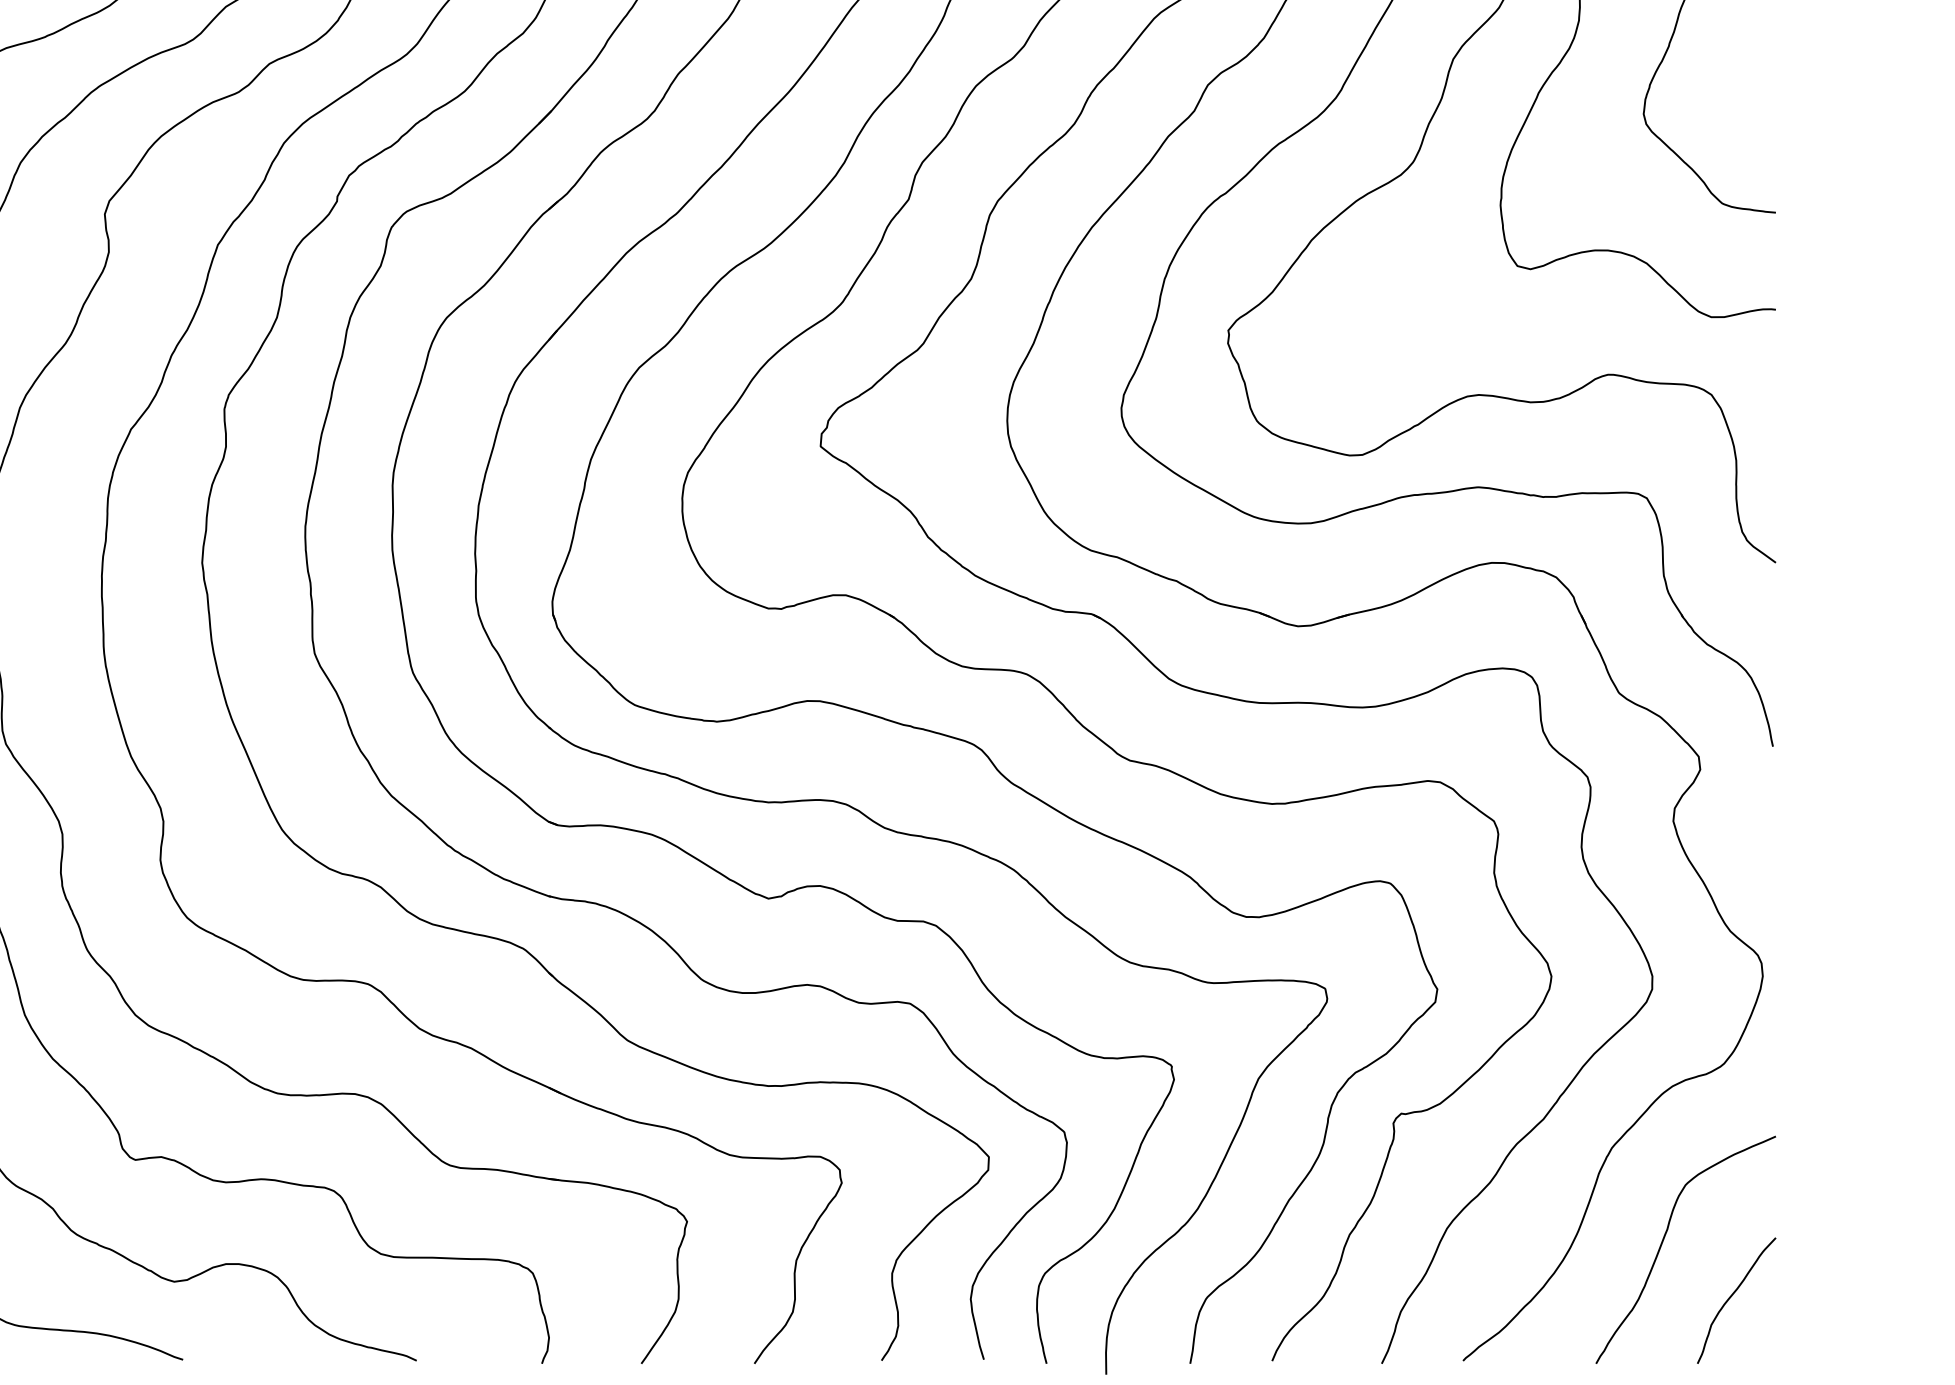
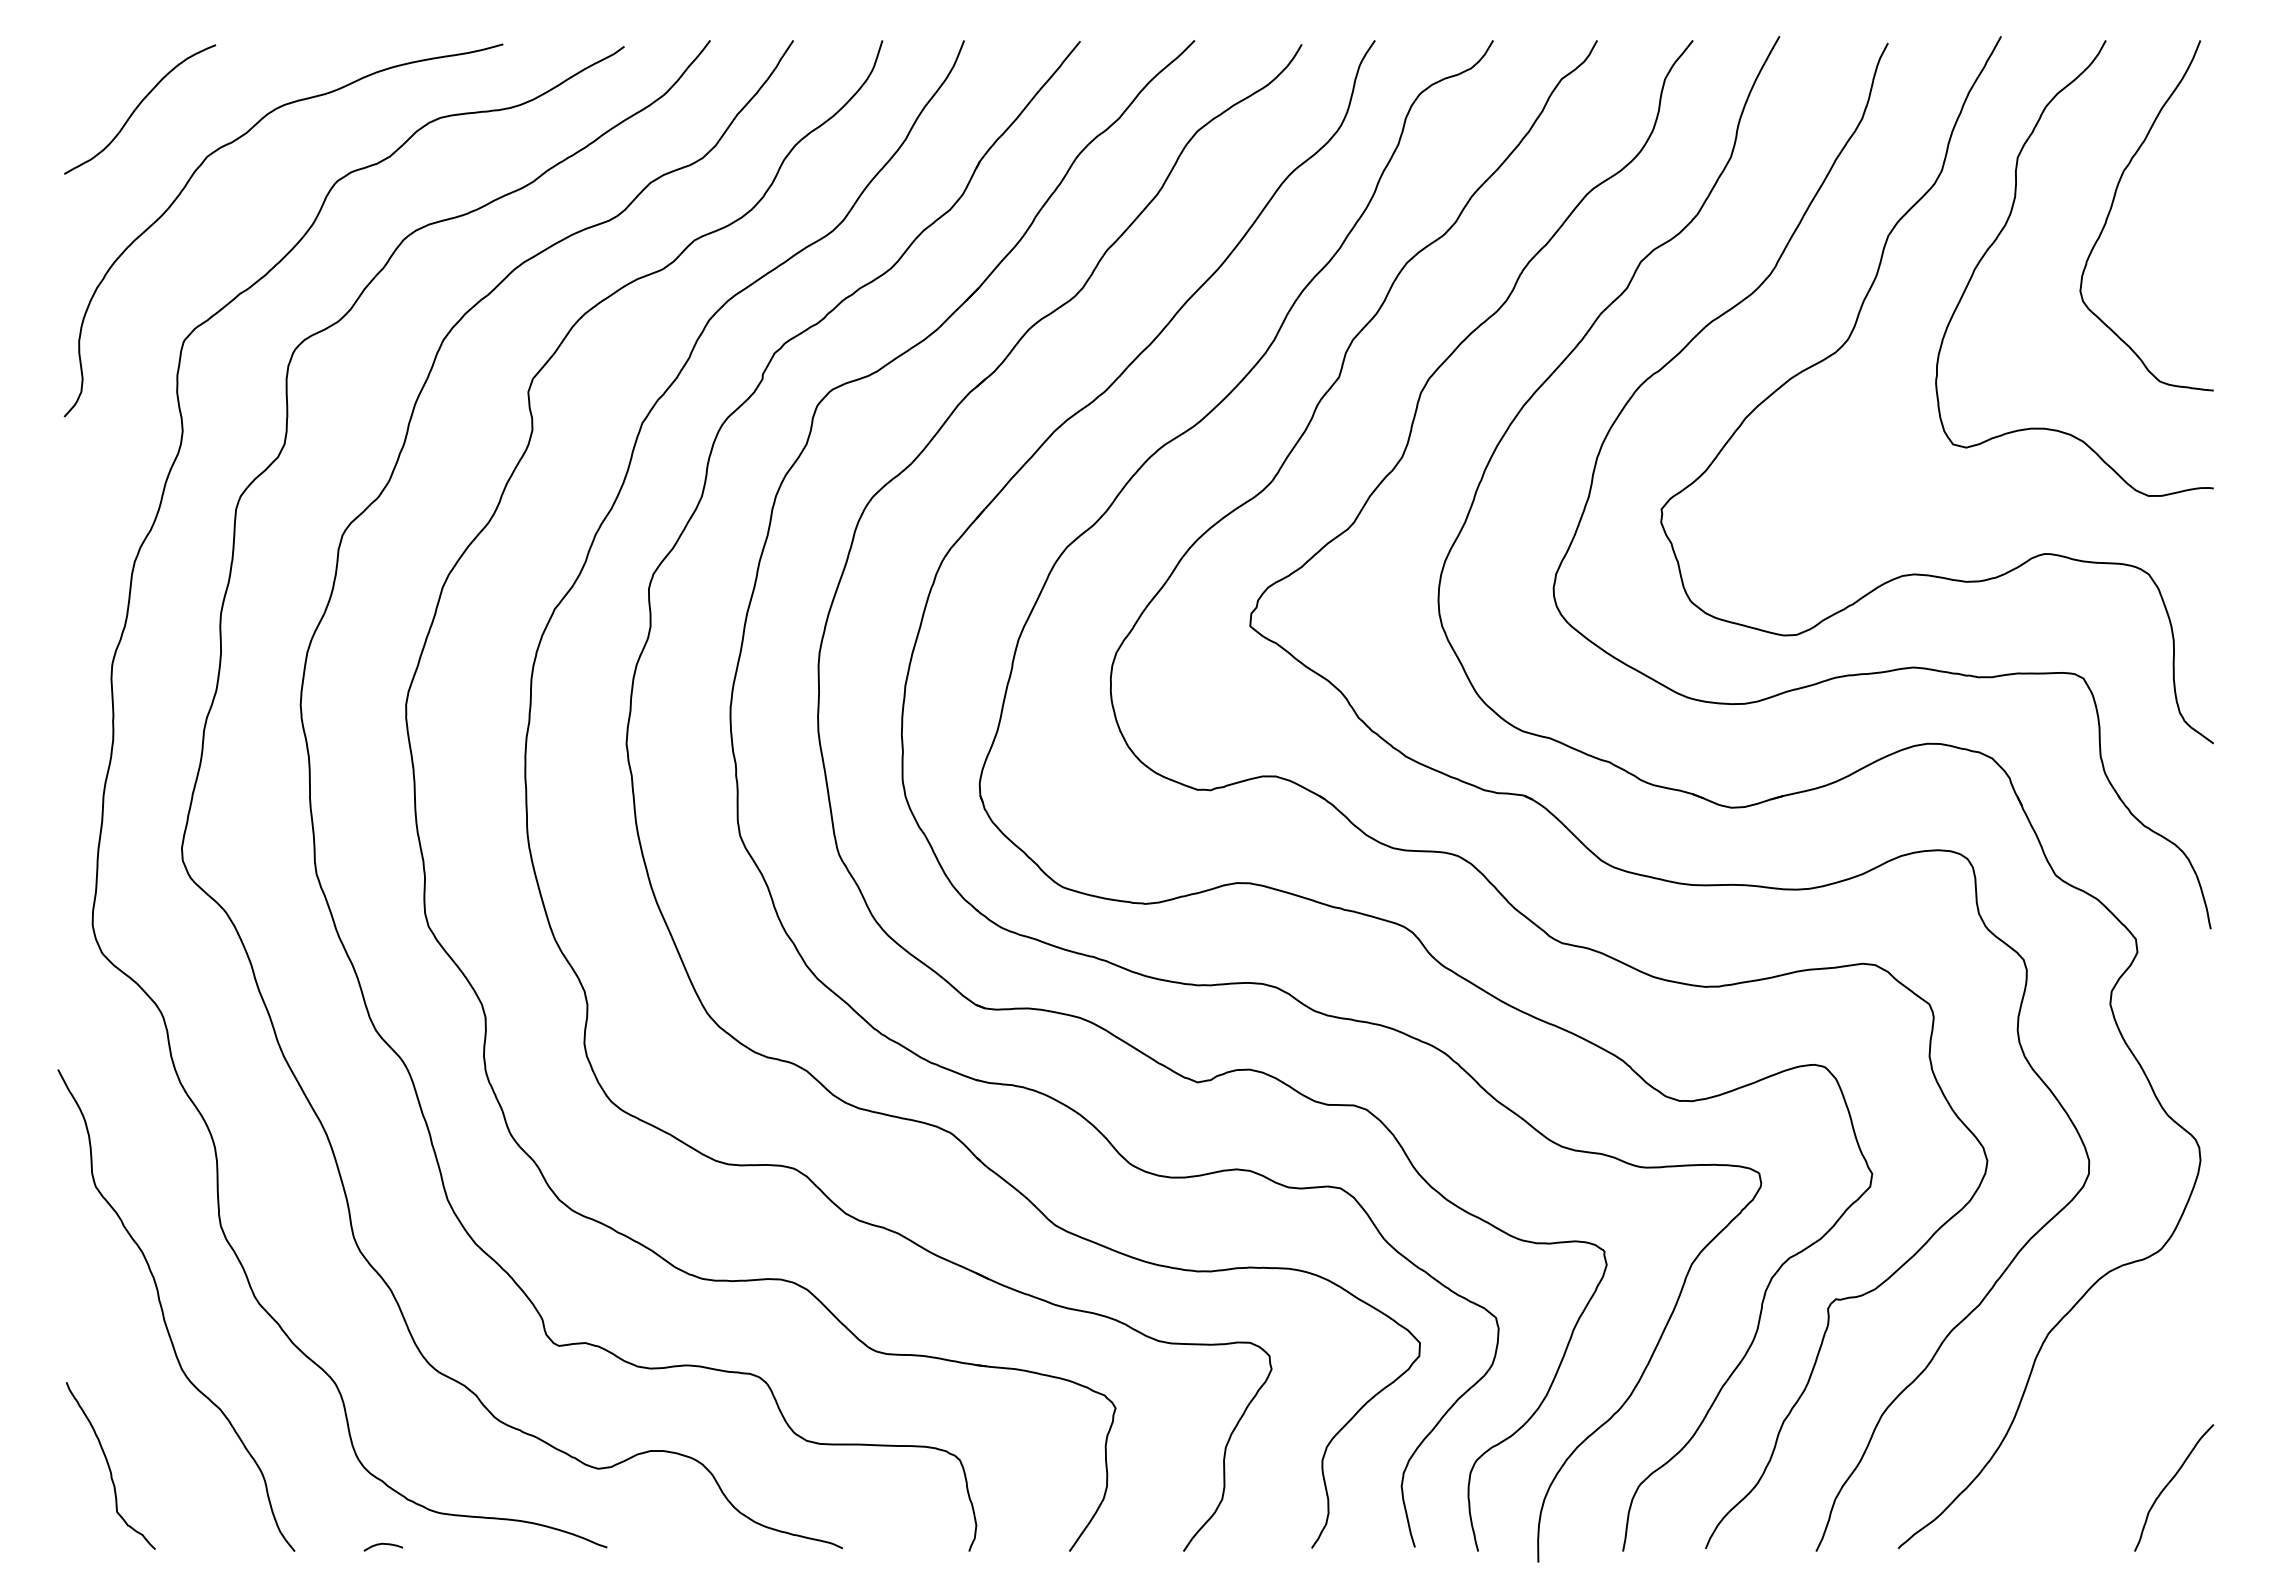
curve: (1663, 1241) -> (2100, 1428), removed

